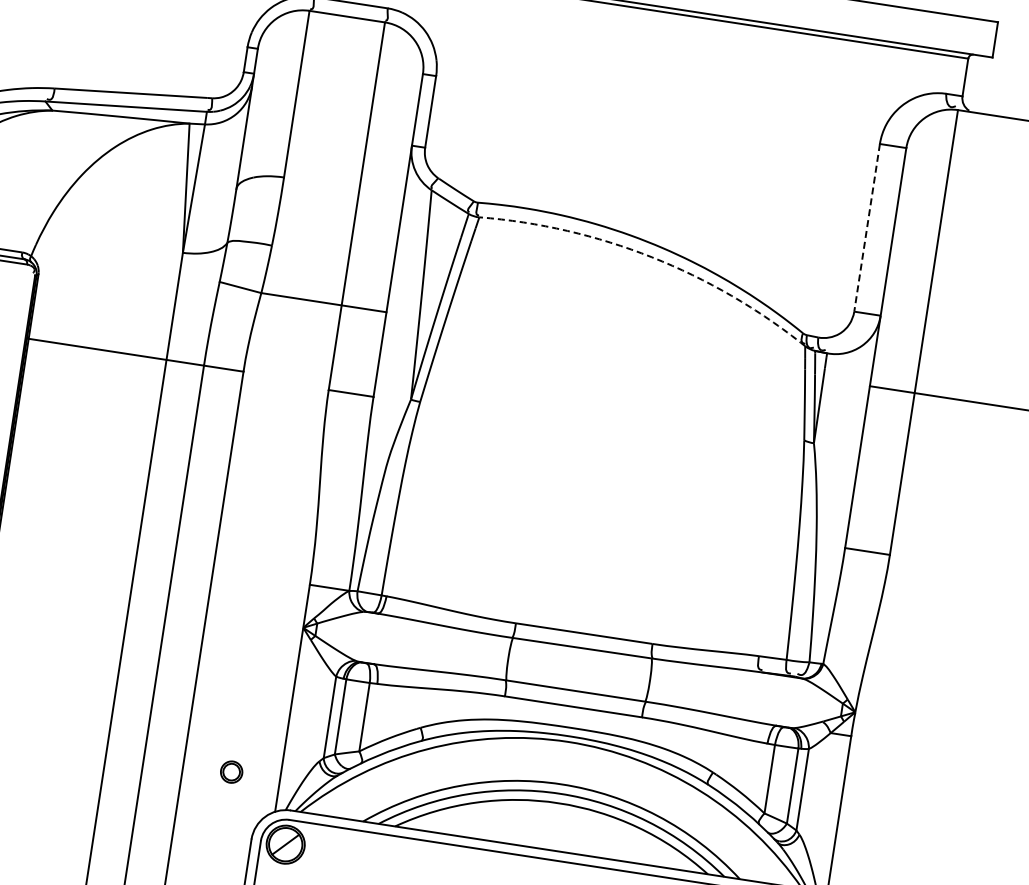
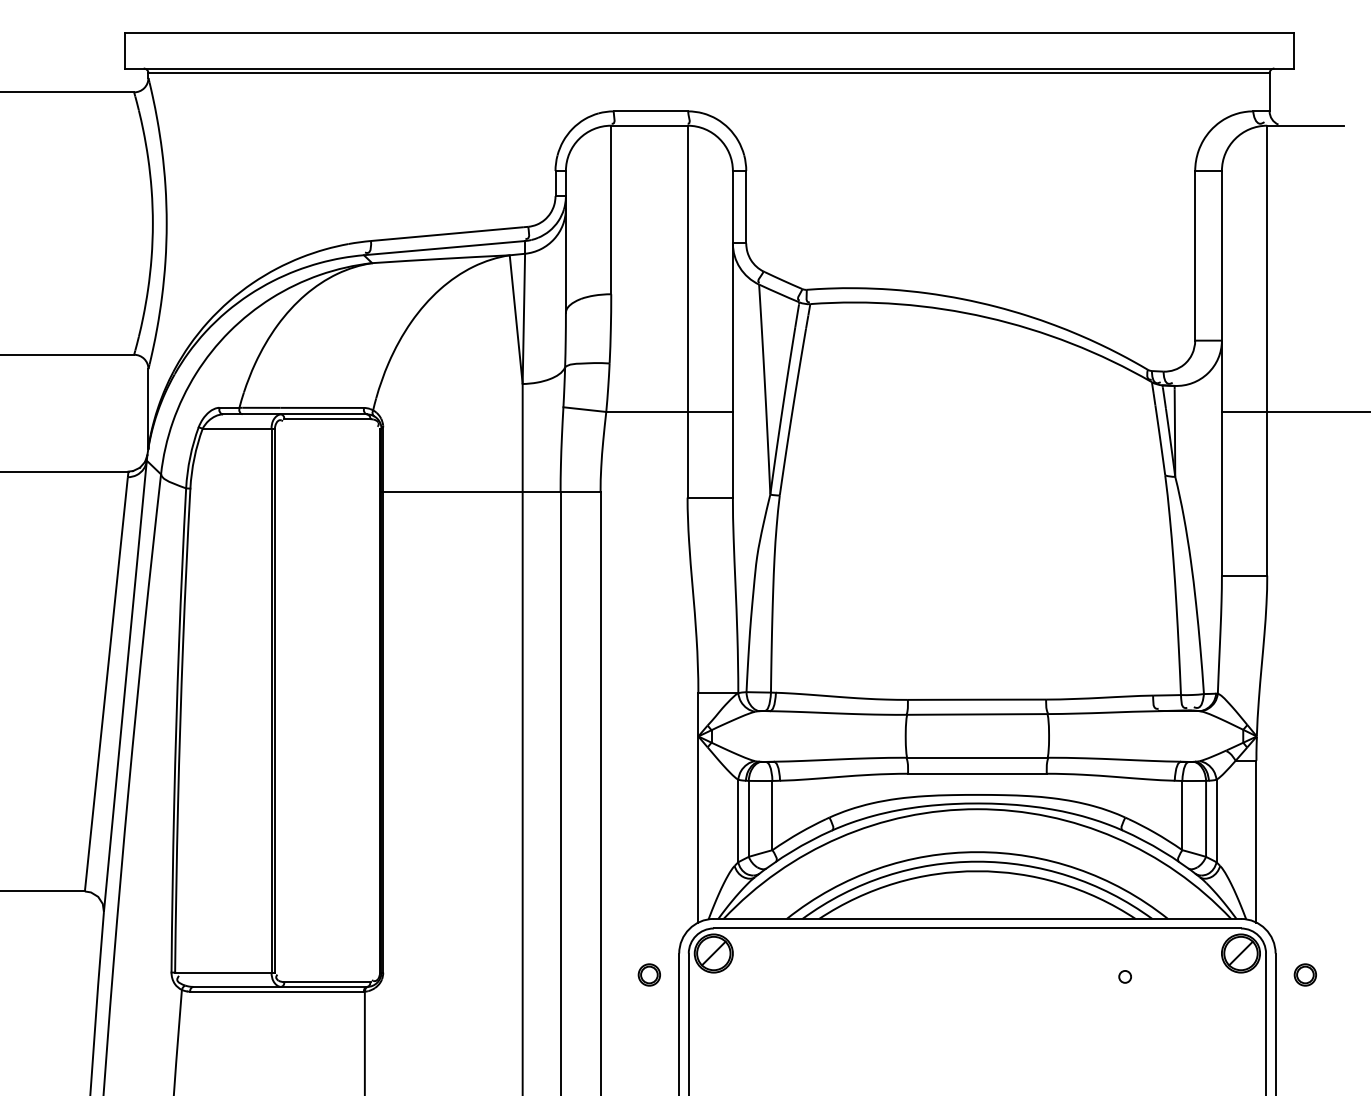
line: (867, 227) -> (1195, 255), dashed -> solid
arc: (651, 257) -> (986, 317), dashed -> solid
part: (230, 771) -> (648, 974), moved

